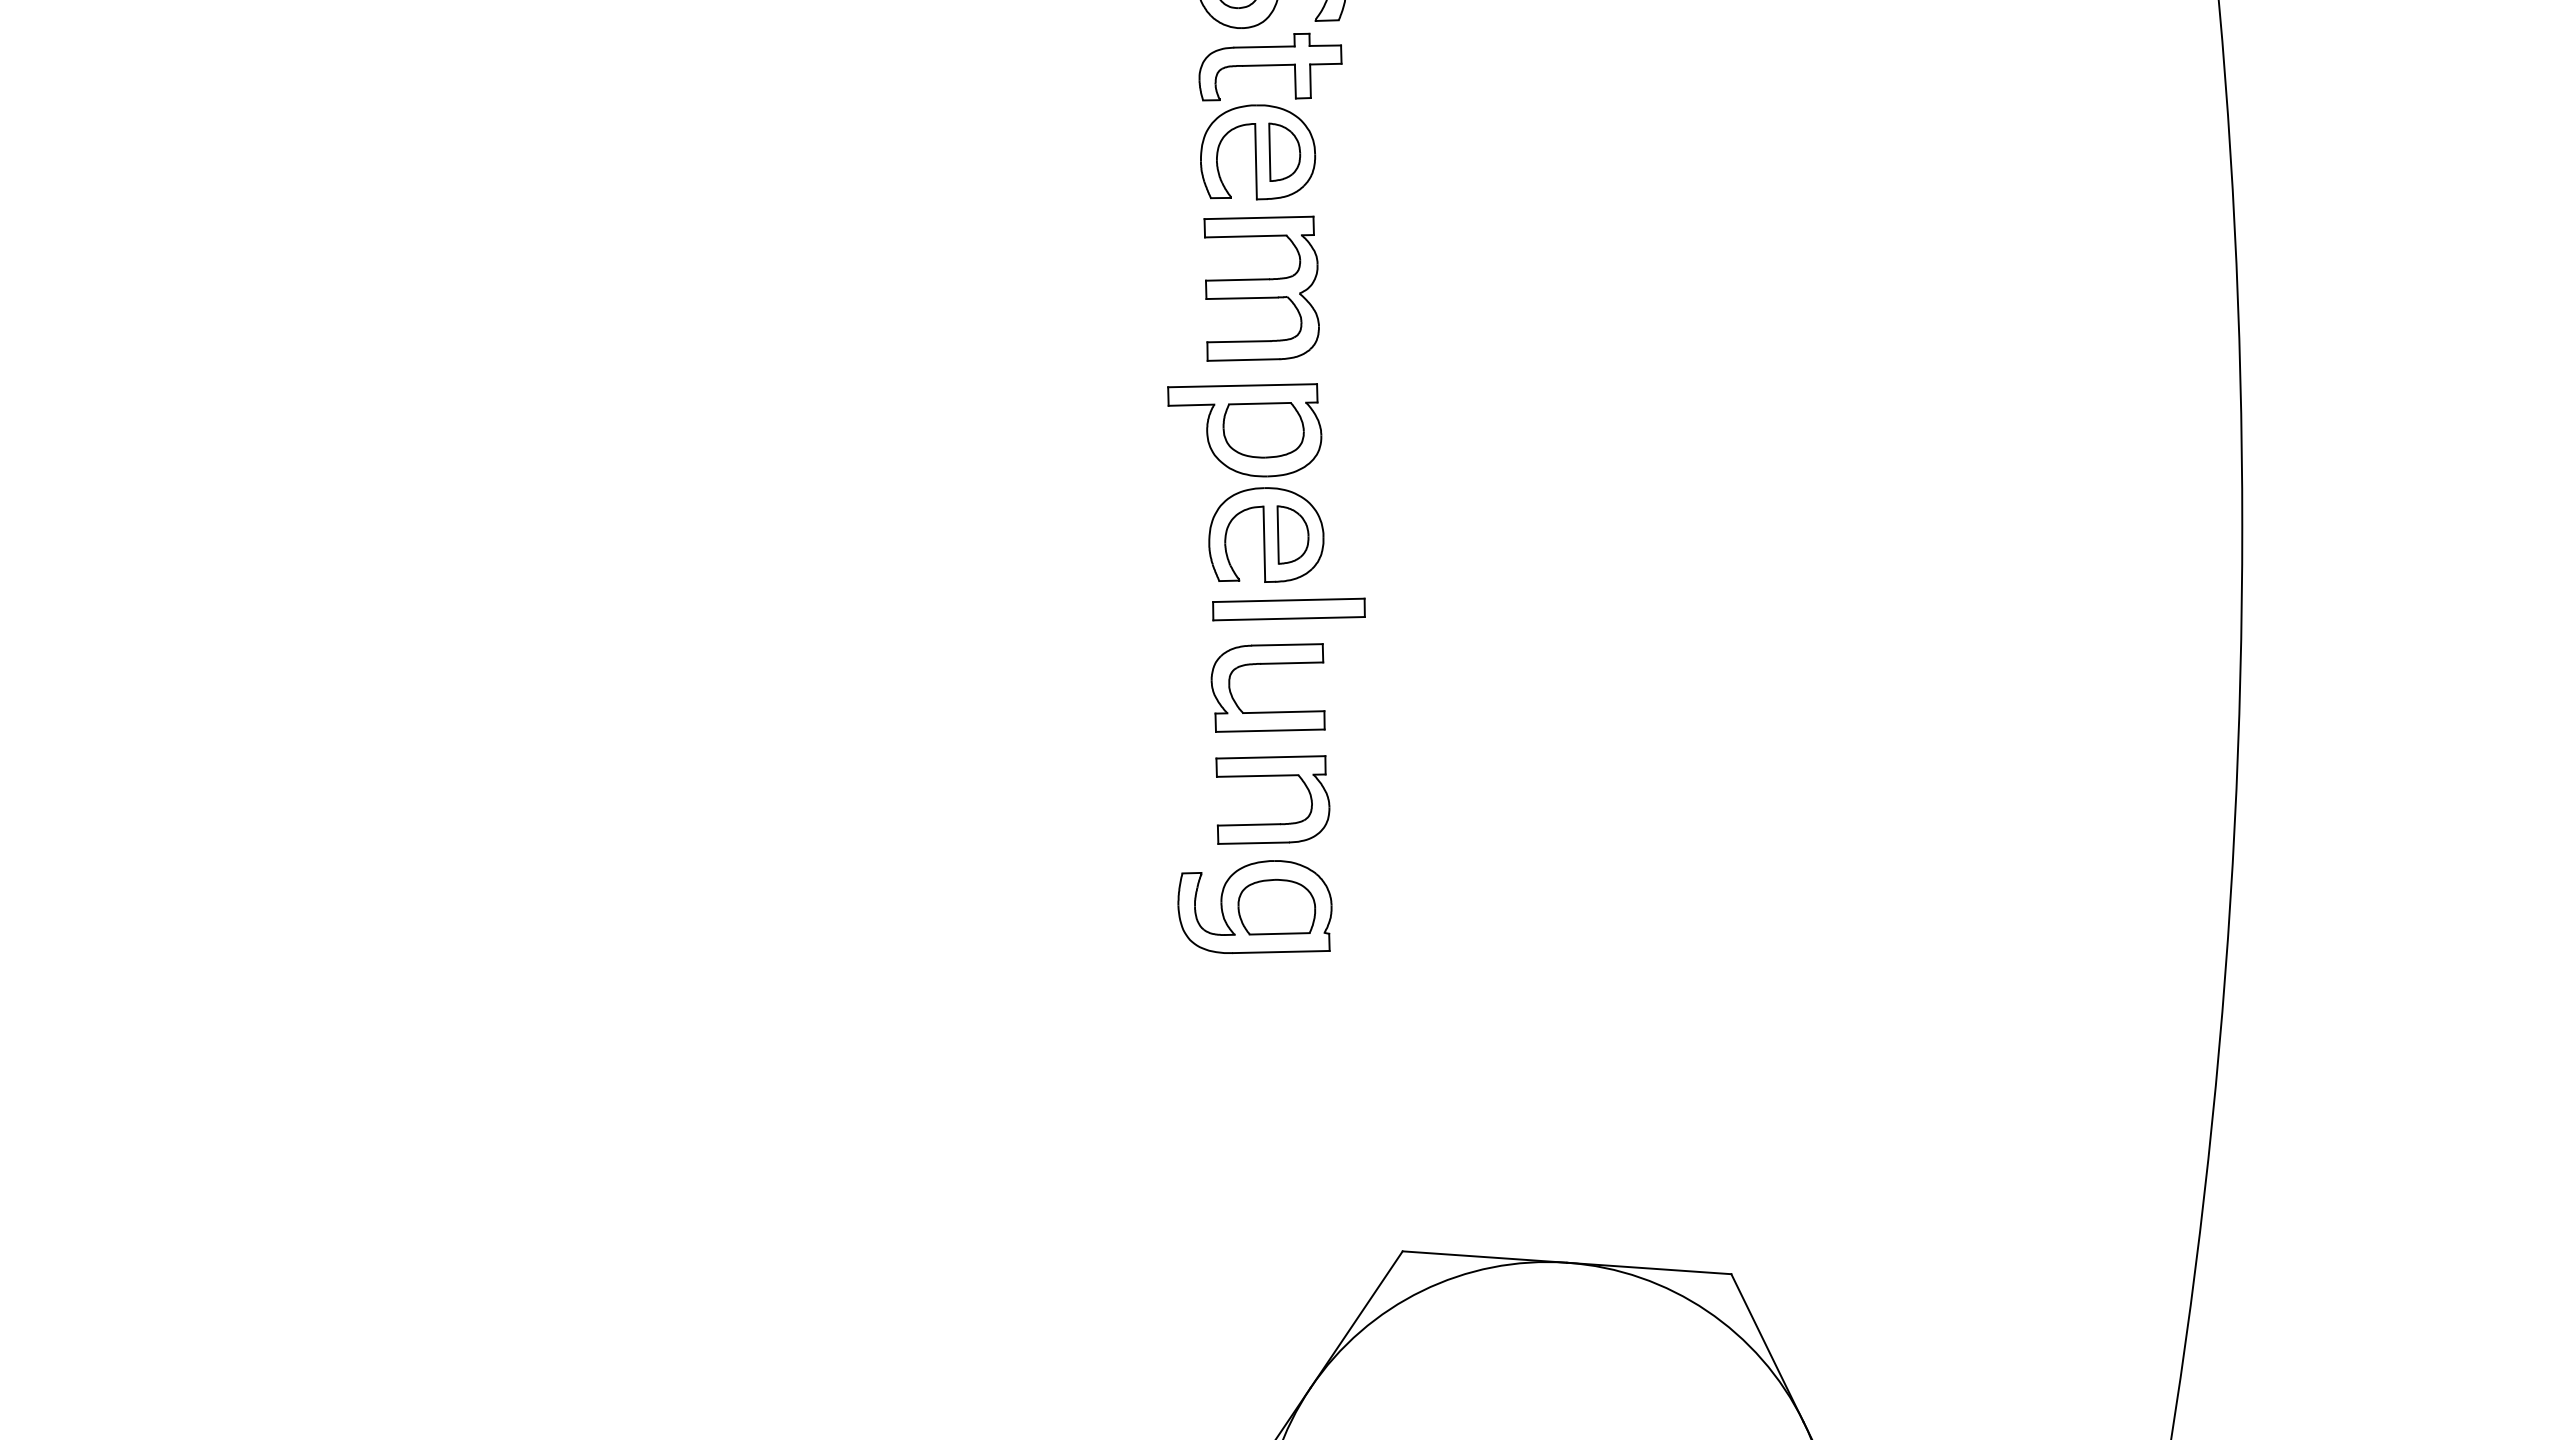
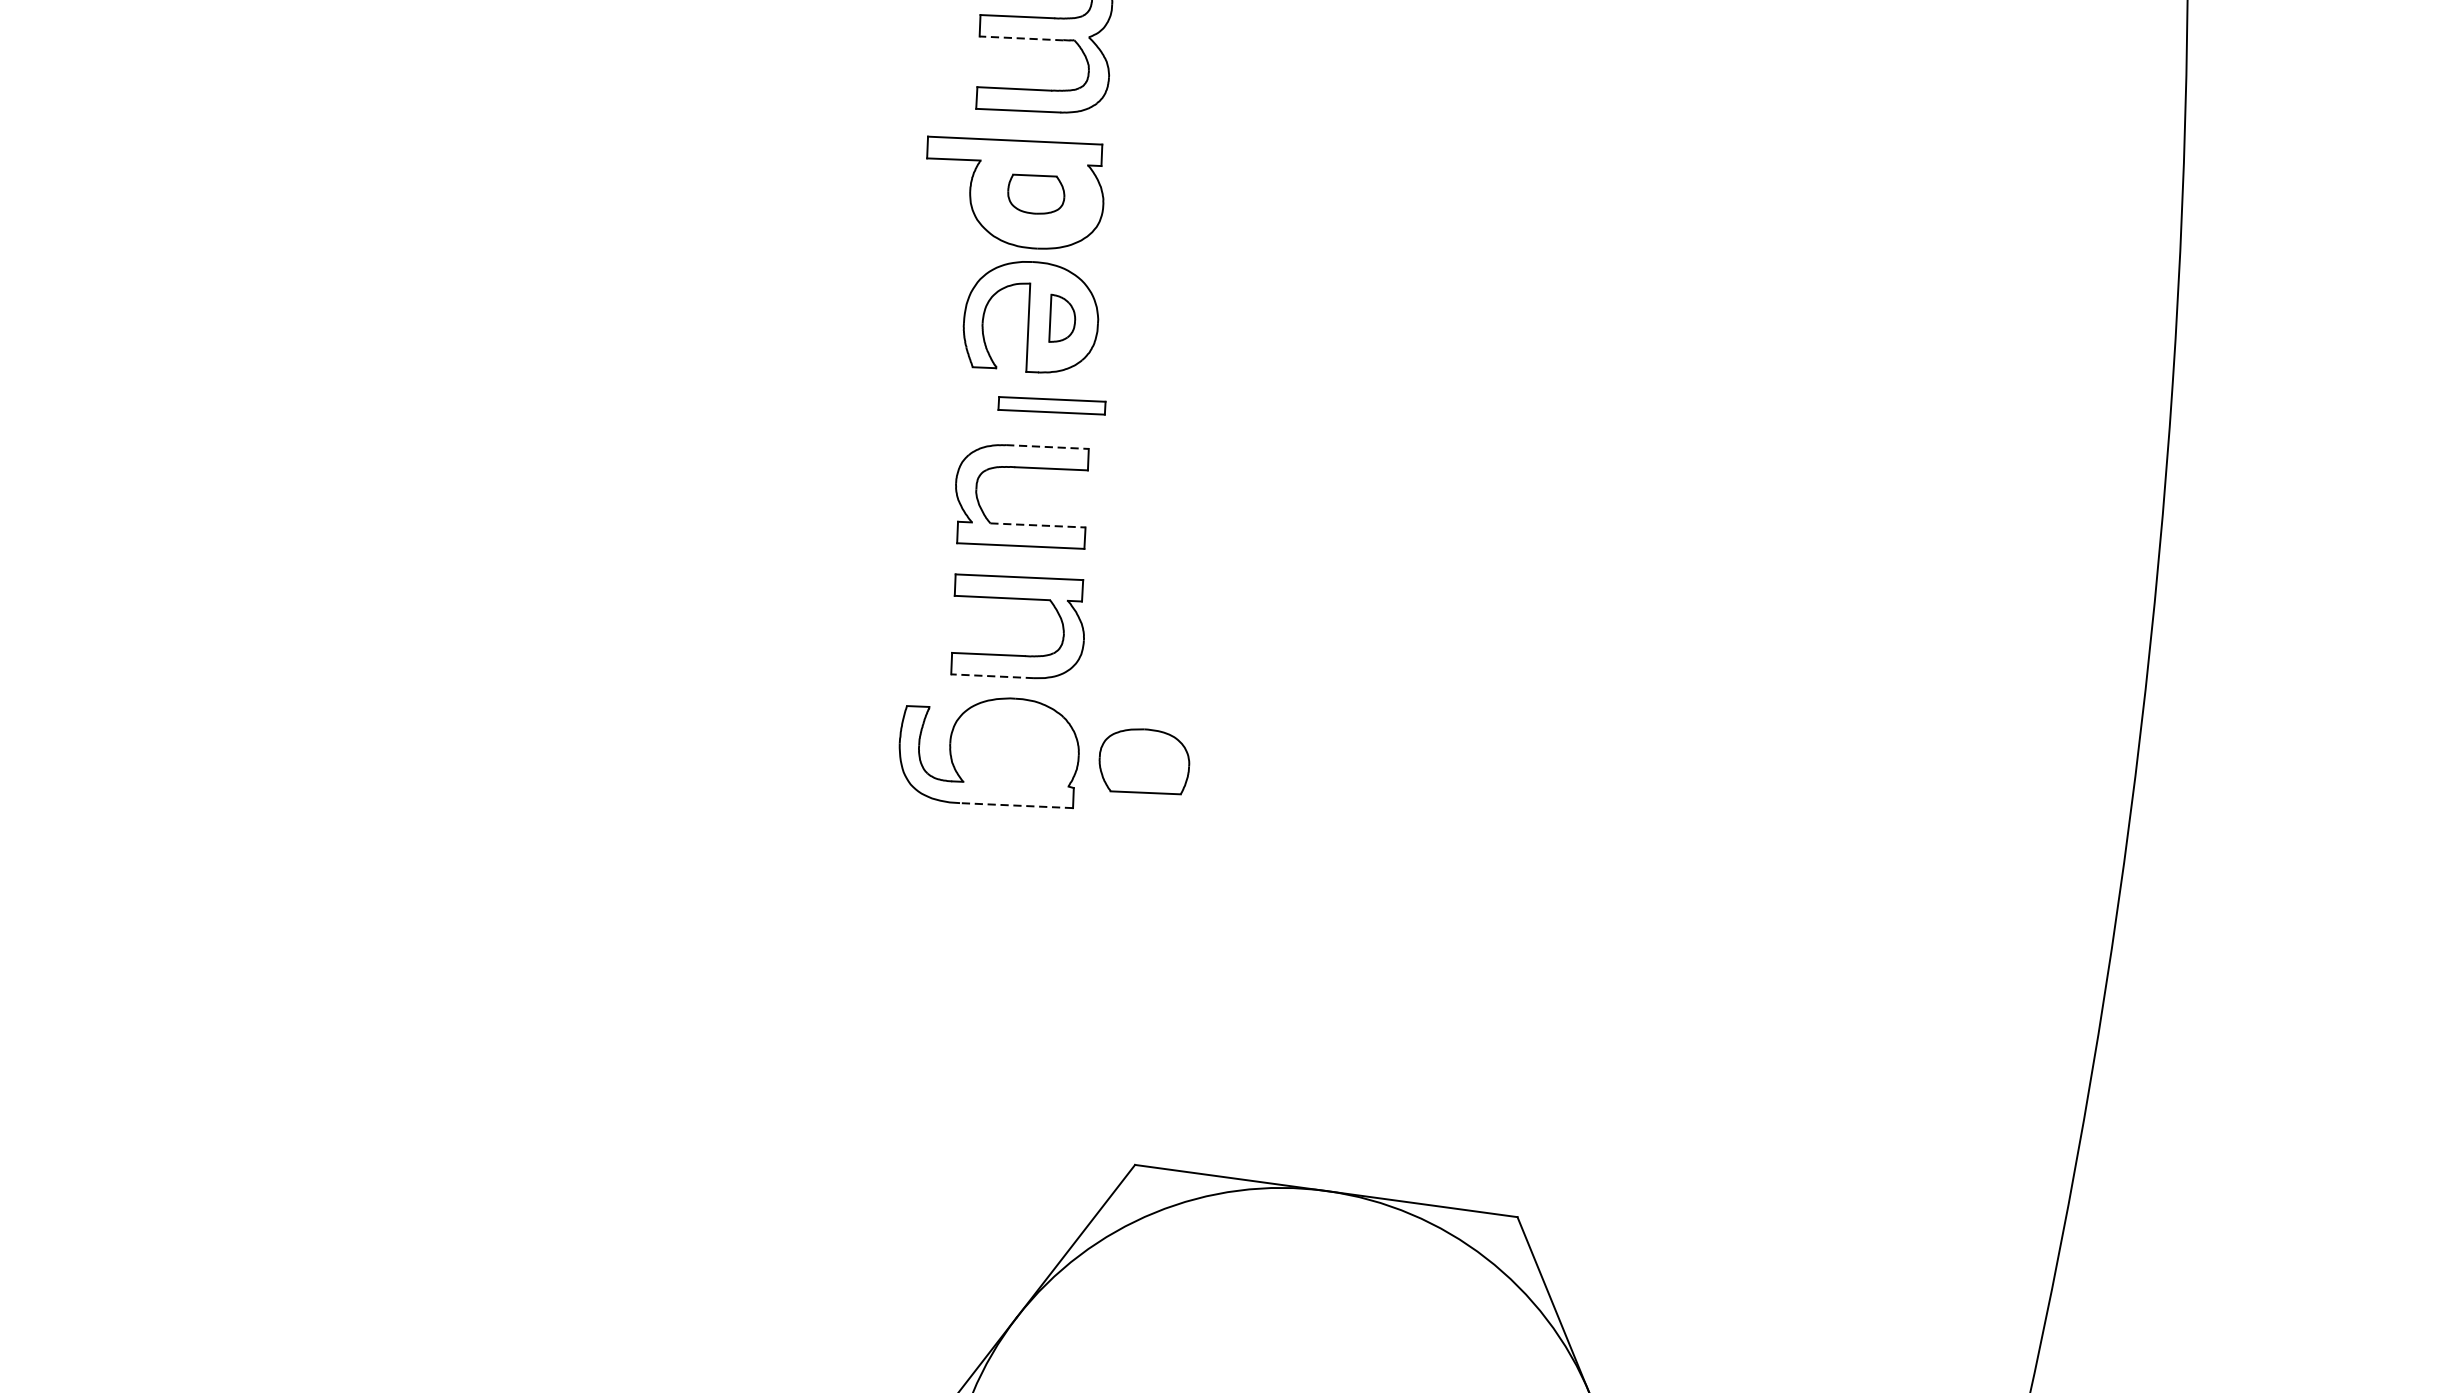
line: (1242, 298) -> (1021, 38), solid -> dashed
part: (1263, 430) -> (1036, 194), size x0.6
part: (1292, 534) -> (1061, 318), size x0.7
part: (1288, 609) -> (1051, 405), size x0.6
line: (1287, 644) -> (1047, 446), solid -> dashed
line: (1283, 712) -> (1037, 525), solid -> dashed
line: (1253, 843) -> (992, 676), solid -> dashed
part: (1276, 907) -> (1144, 761), moved
line: (1280, 952) -> (1015, 806), solid -> dashed

